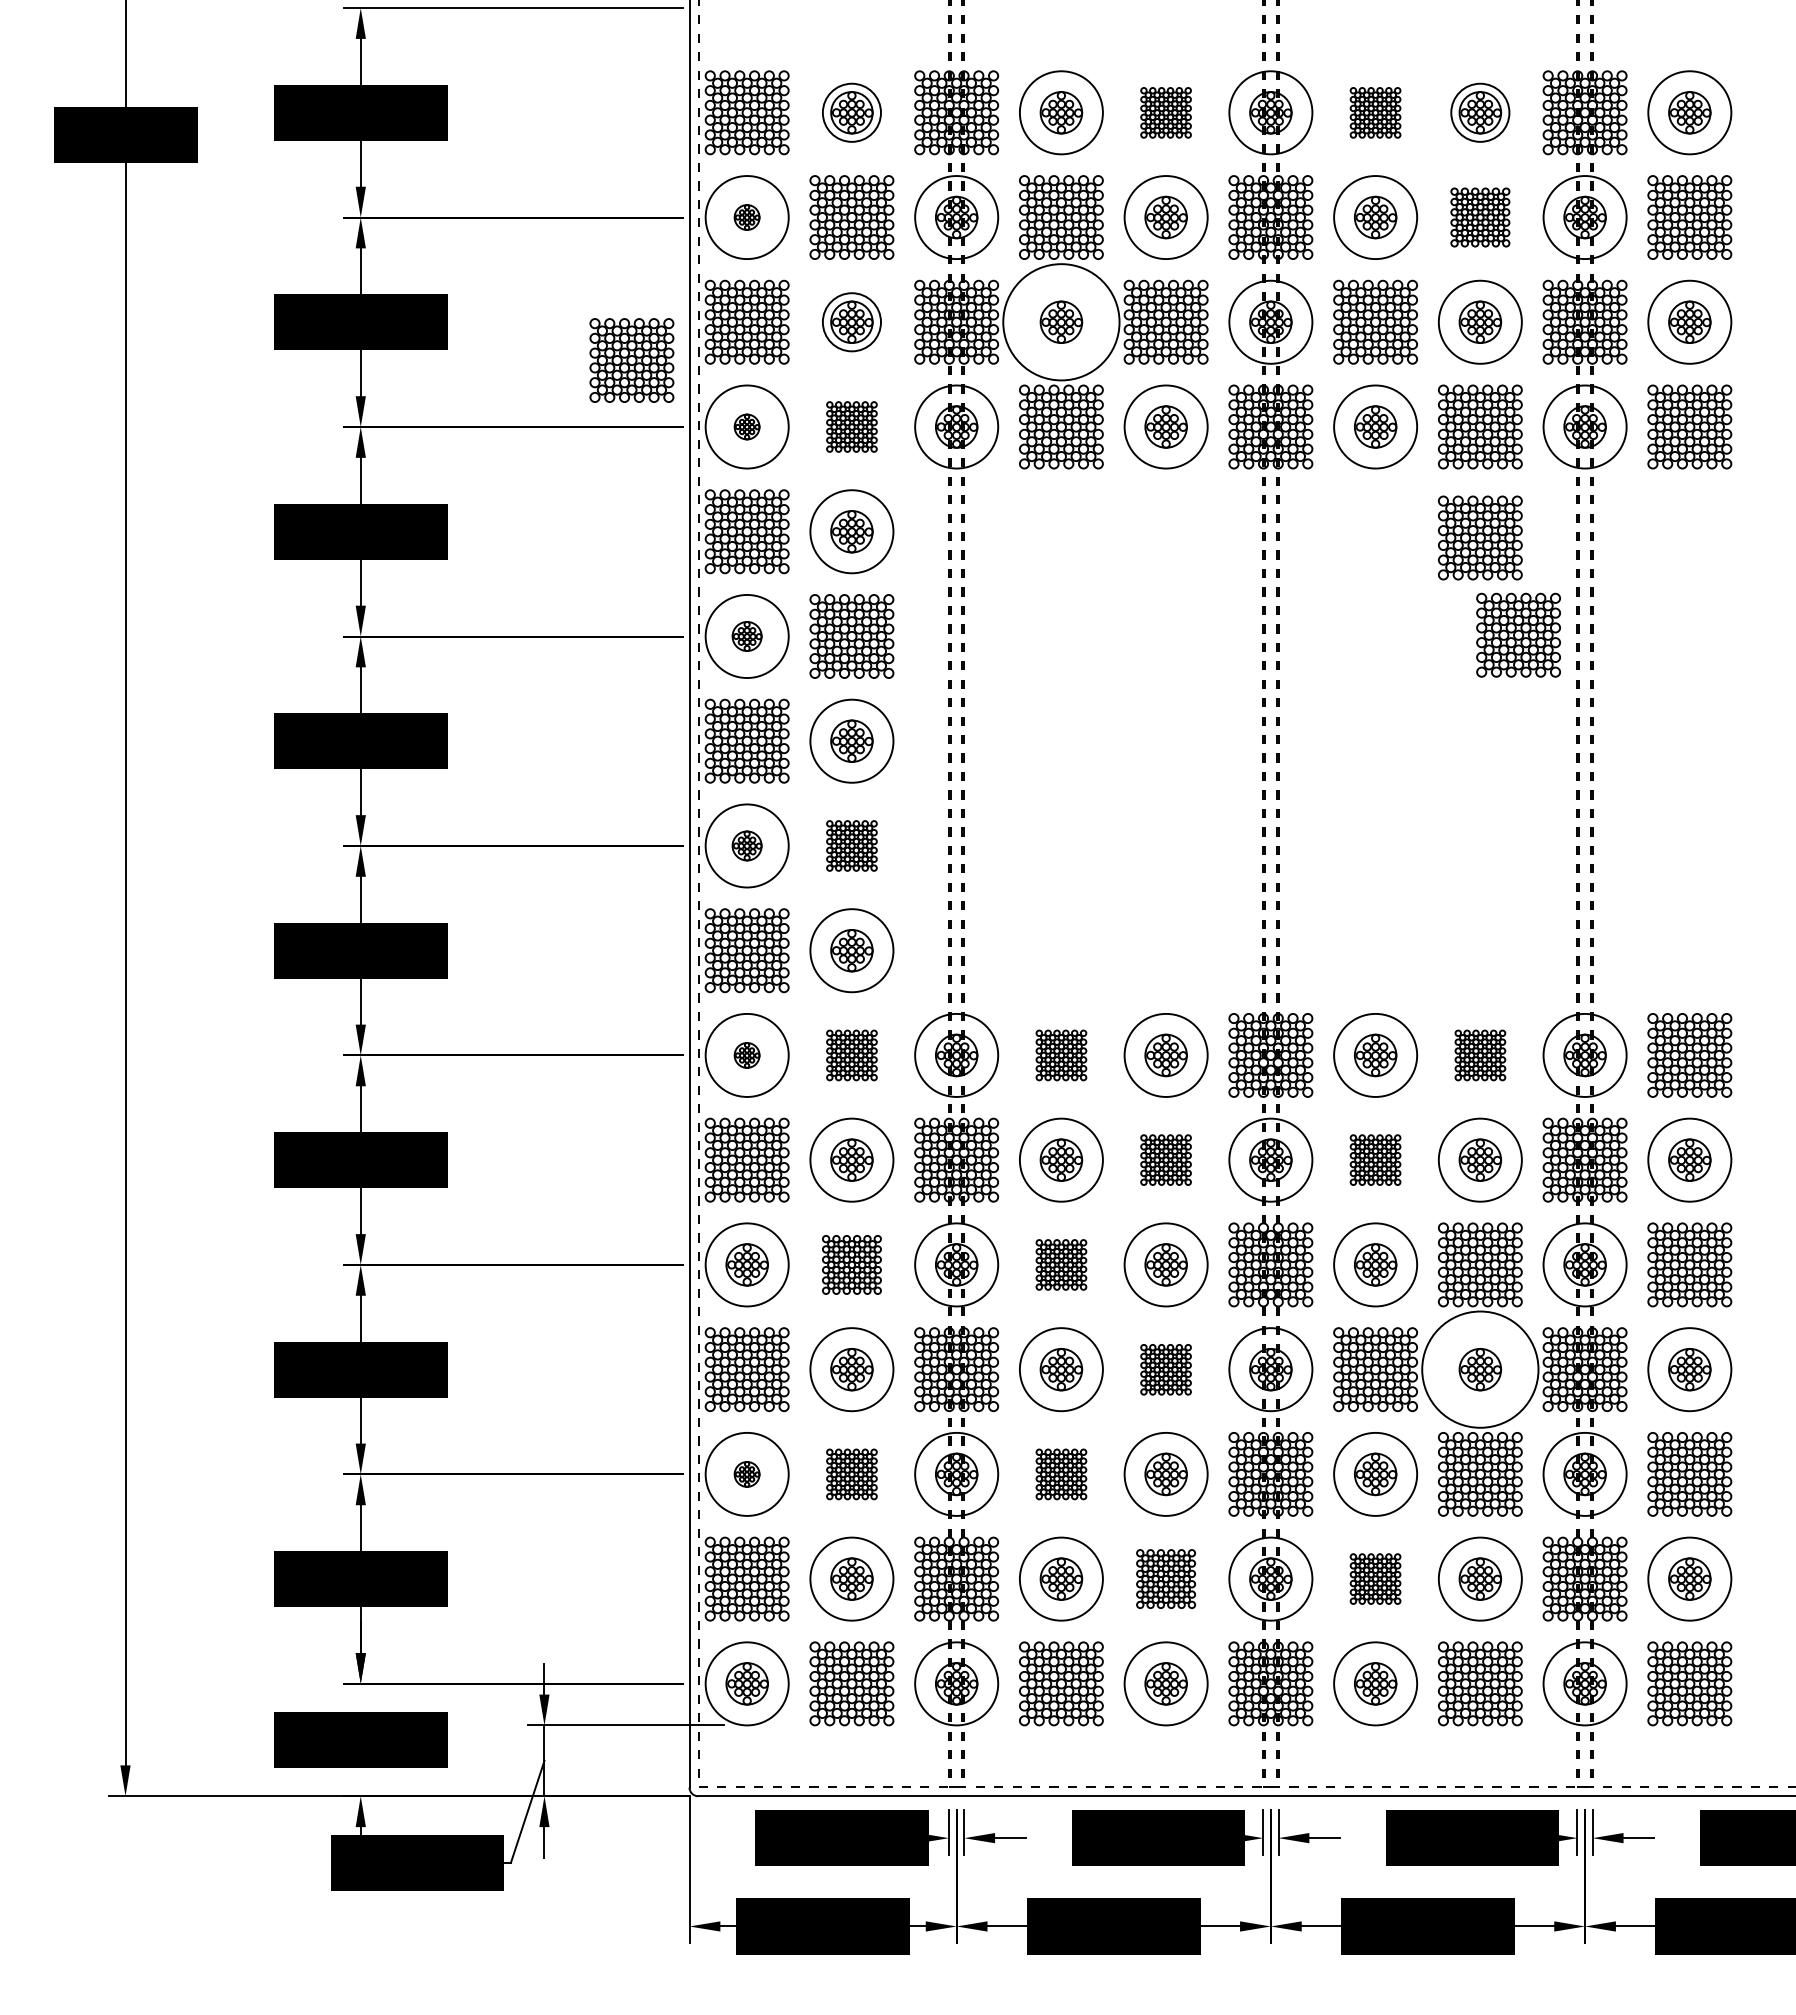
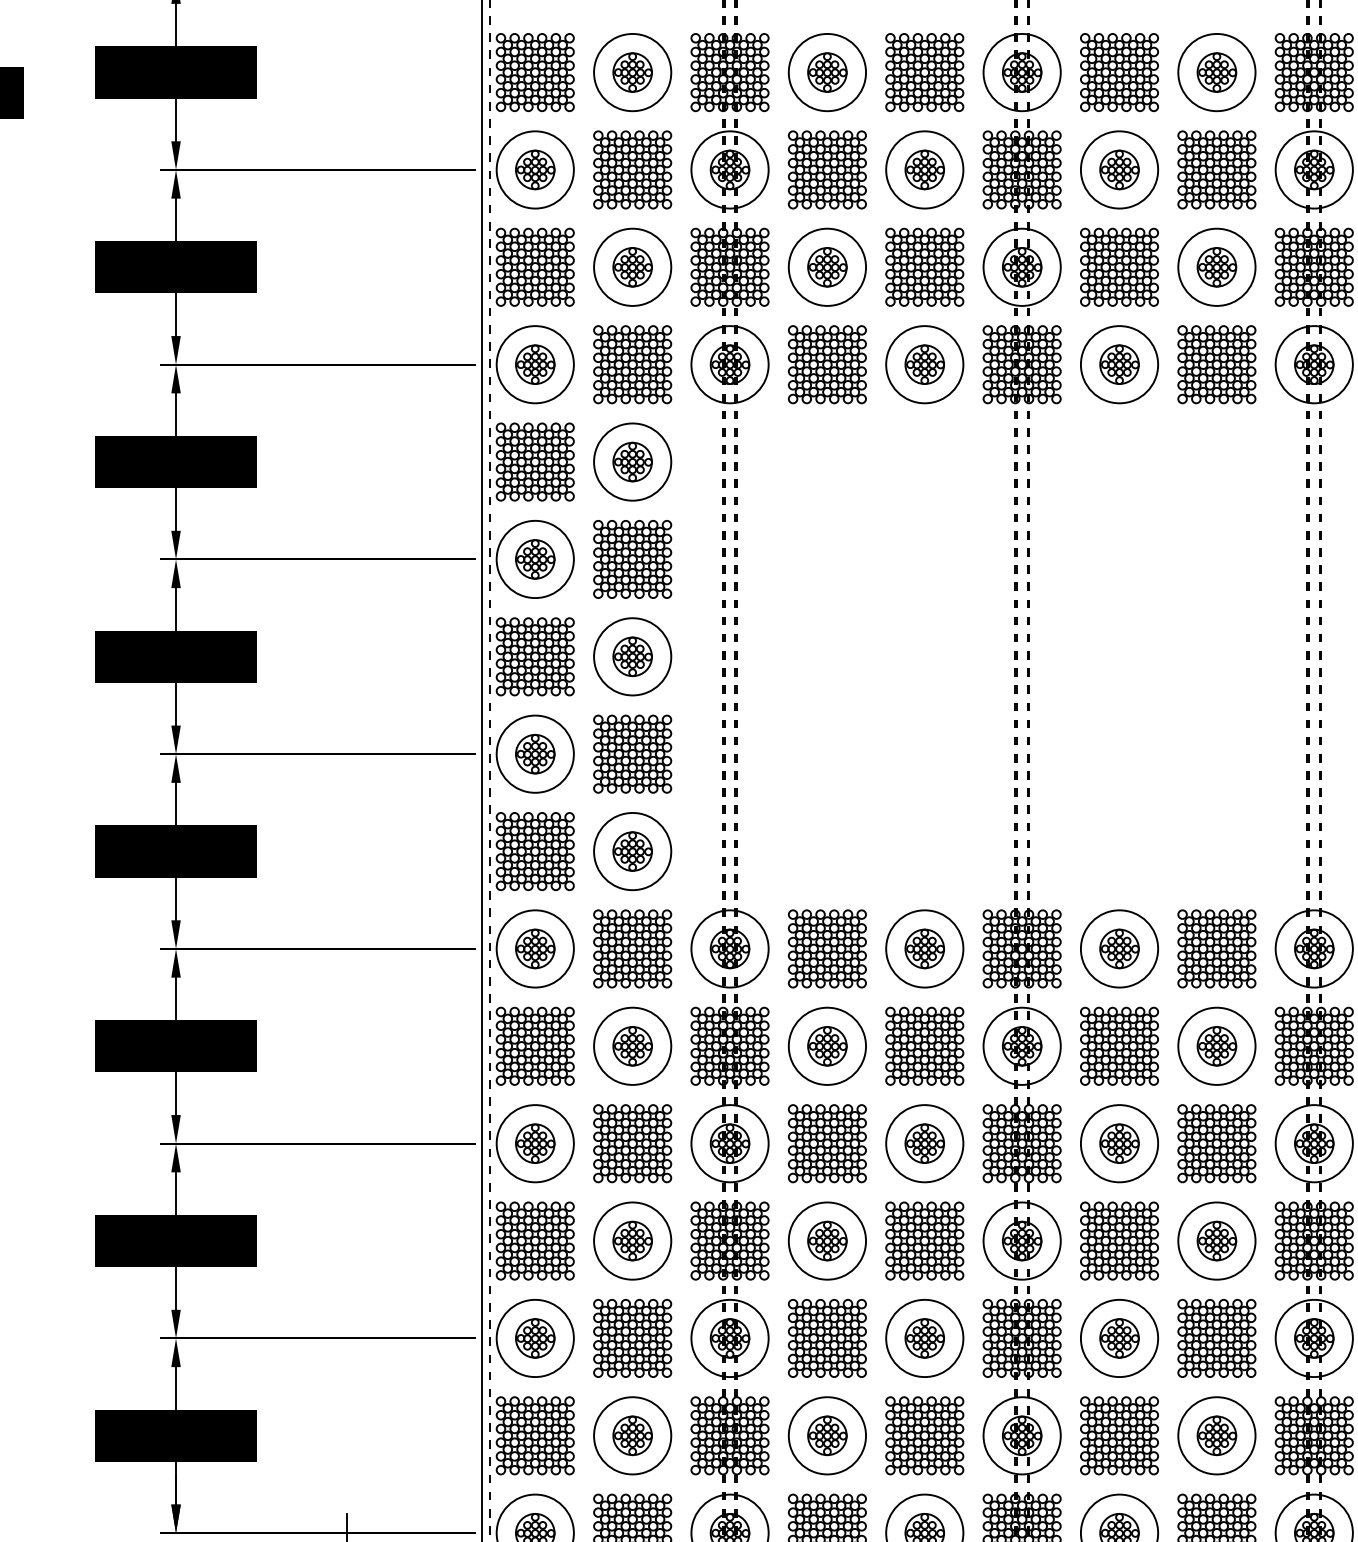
circle: (851, 112) -> (632, 72), size x1.43
part: (1165, 112) -> (924, 72), size x1.67
part: (1375, 112) -> (1119, 72), size x1.67
circle: (1479, 112) -> (1216, 72), size x1.43
part: (746, 217) -> (534, 169), size x1.67
part: (1480, 217) -> (1217, 169), size x1.43
circle: (851, 321) -> (632, 266), size x1.43
circle: (1060, 321) -> (826, 266), size x0.71
part: (631, 360) -> (427, 302), removed
part: (746, 426) -> (534, 364), size x1.67
part: (851, 426) -> (632, 364), size x1.67
part: (1480, 537) -> (1217, 467), removed
part: (1518, 634) -> (1252, 557), removed
part: (746, 636) -> (534, 559), size x1.43
part: (746, 845) -> (534, 753), size x1.43
part: (851, 845) -> (632, 753), size x1.67
part: (746, 1055) -> (534, 949), size x1.67
part: (851, 1055) -> (632, 949), size x1.67
part: (1061, 1055) -> (827, 949), size x1.67
part: (1480, 1055) -> (1217, 949), size x1.67
part: (1165, 1159) -> (924, 1045), size x1.67
part: (1375, 1159) -> (1119, 1045), size x1.67
part: (851, 1264) -> (632, 1143), size x1.43
part: (1061, 1264) -> (827, 1143), size x1.67
part: (1165, 1369) -> (924, 1240), size x1.67
circle: (1479, 1369) -> (1216, 1240), size x0.71
part: (746, 1474) -> (534, 1338), size x1.67
part: (851, 1474) -> (632, 1338), size x1.67
part: (1061, 1474) -> (827, 1338), size x1.67
part: (1165, 1578) -> (924, 1435), size x1.43
part: (1375, 1578) -> (1119, 1435), size x1.67

